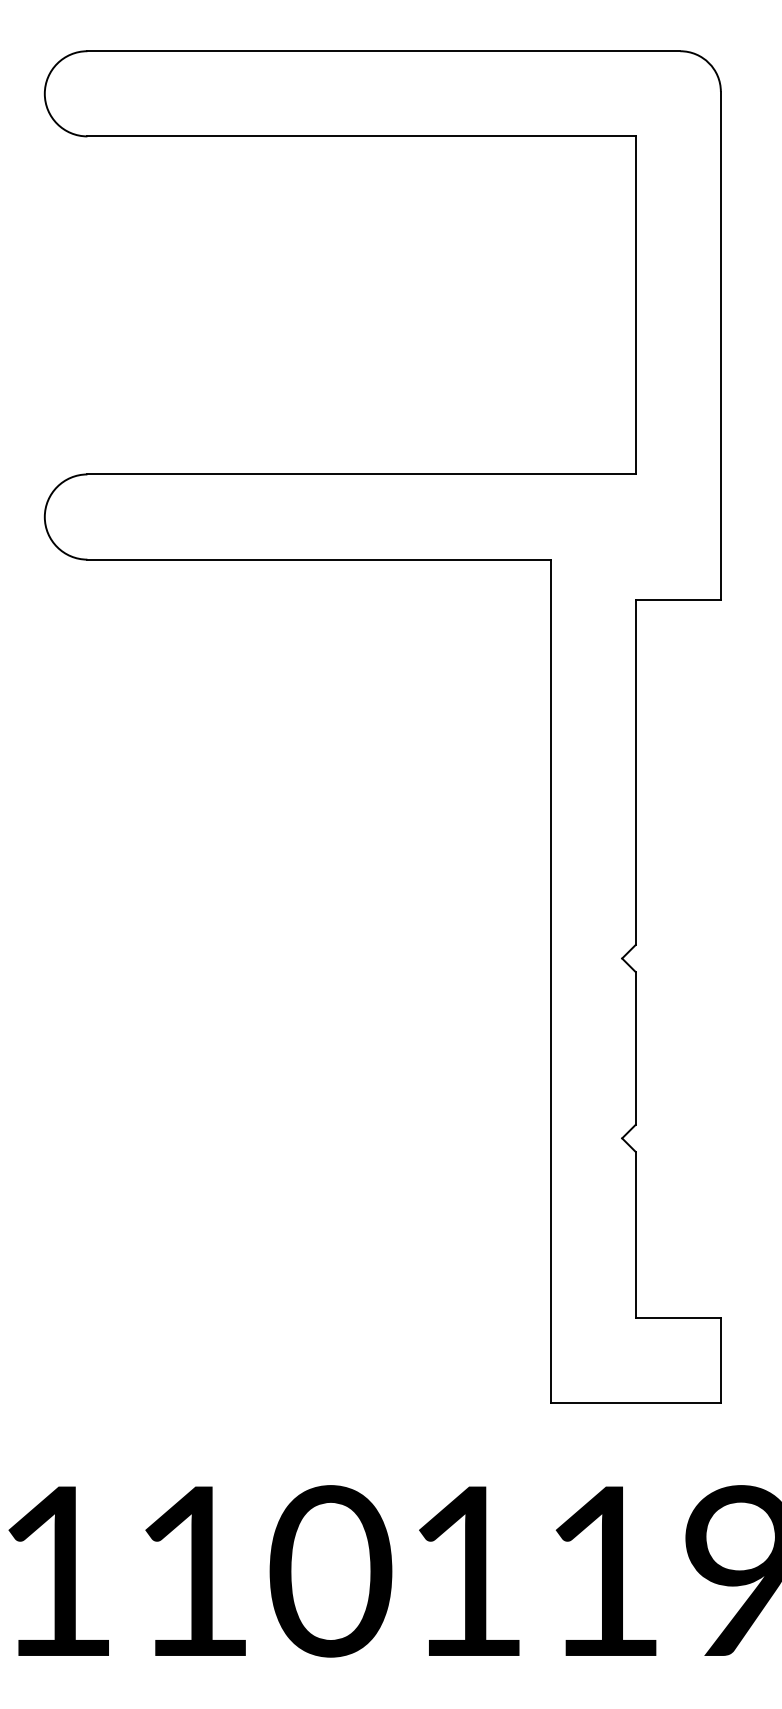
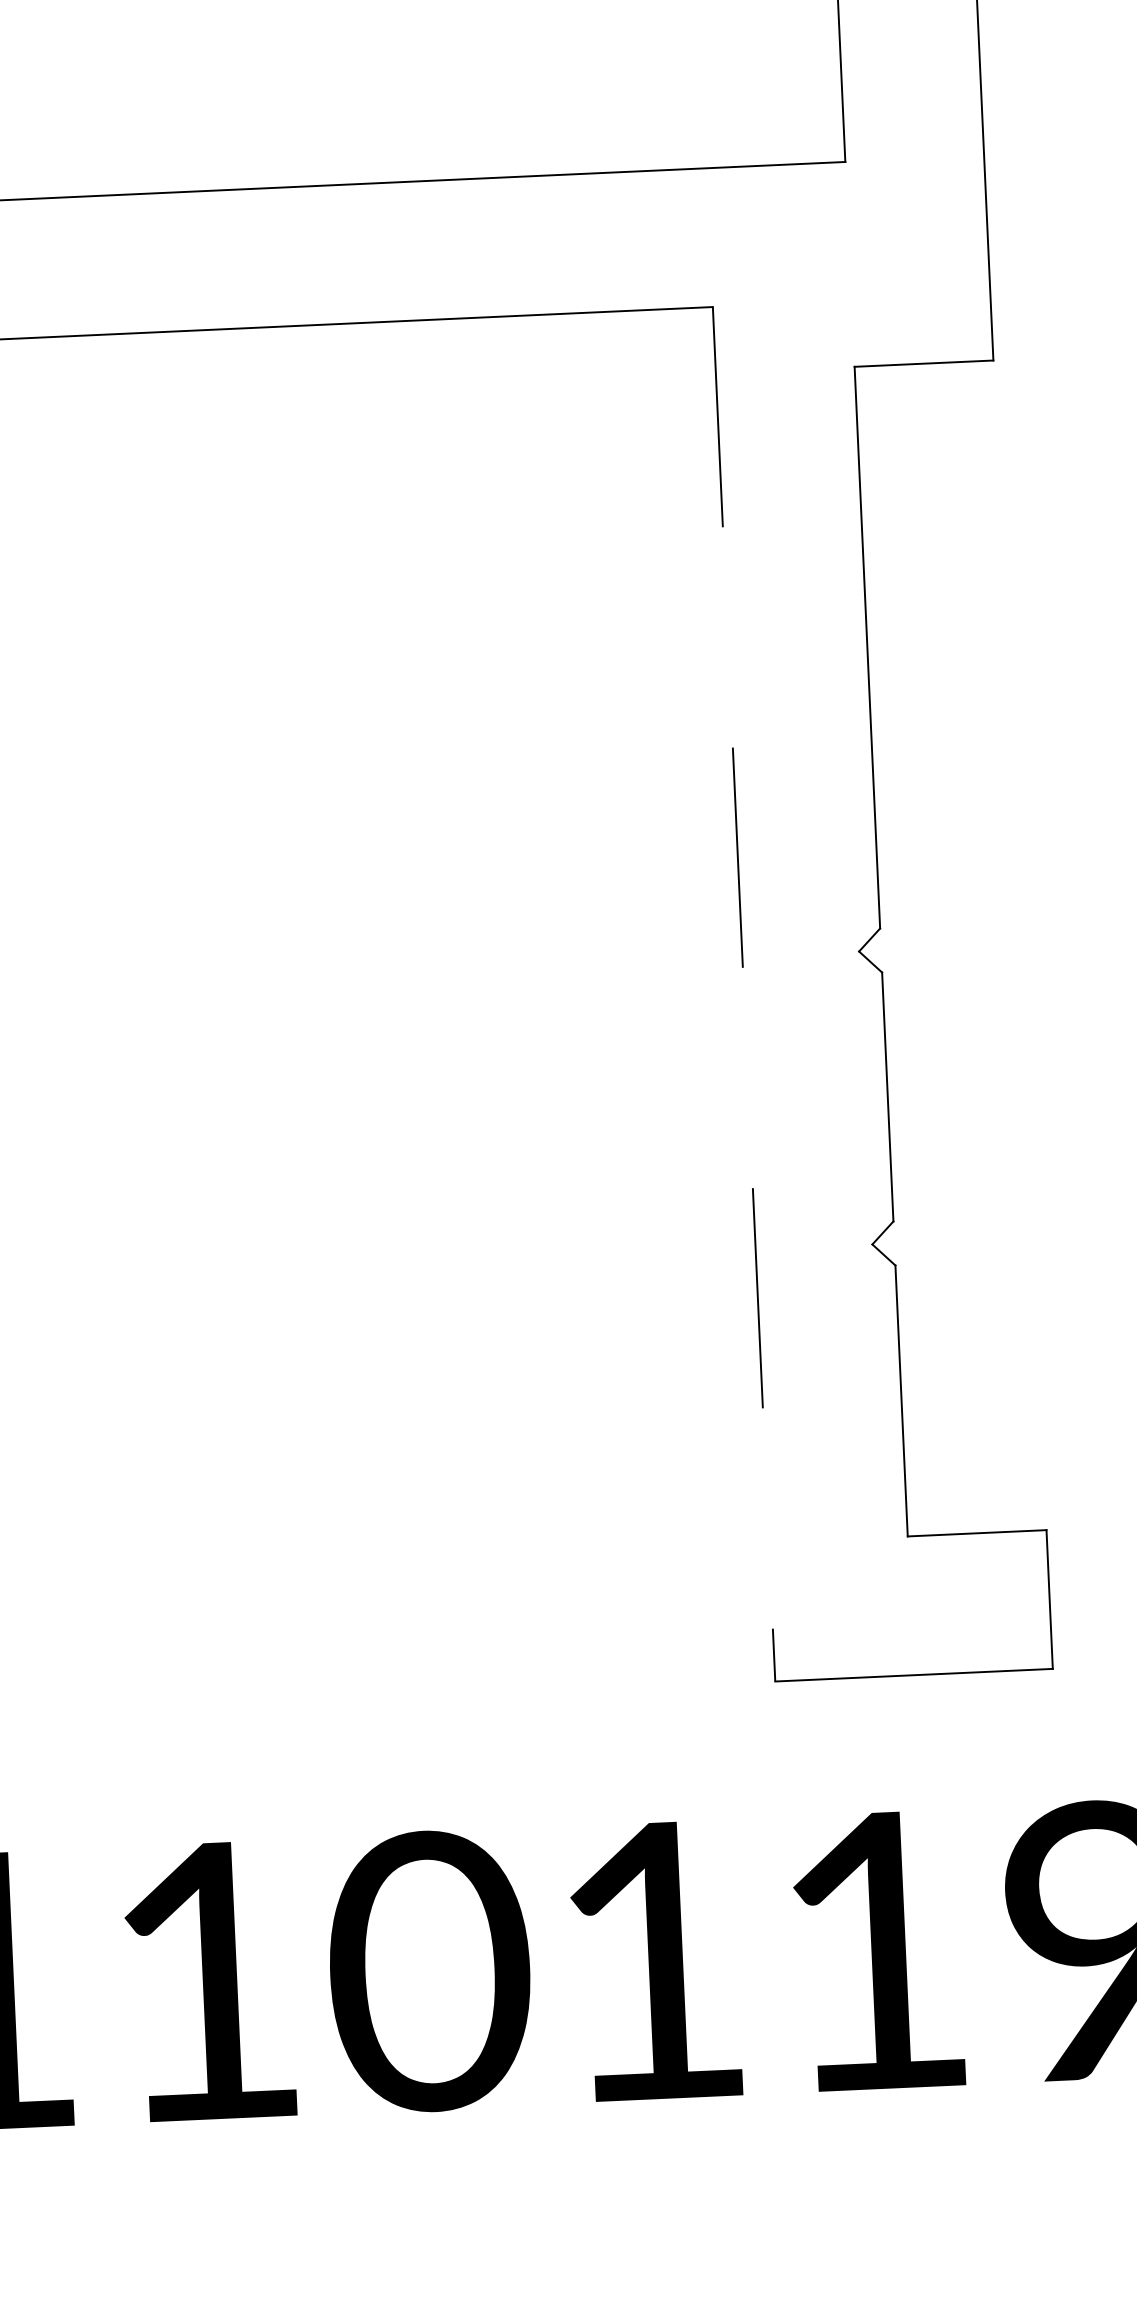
line: (550, 981) -> (744, 994), solid -> dashed

